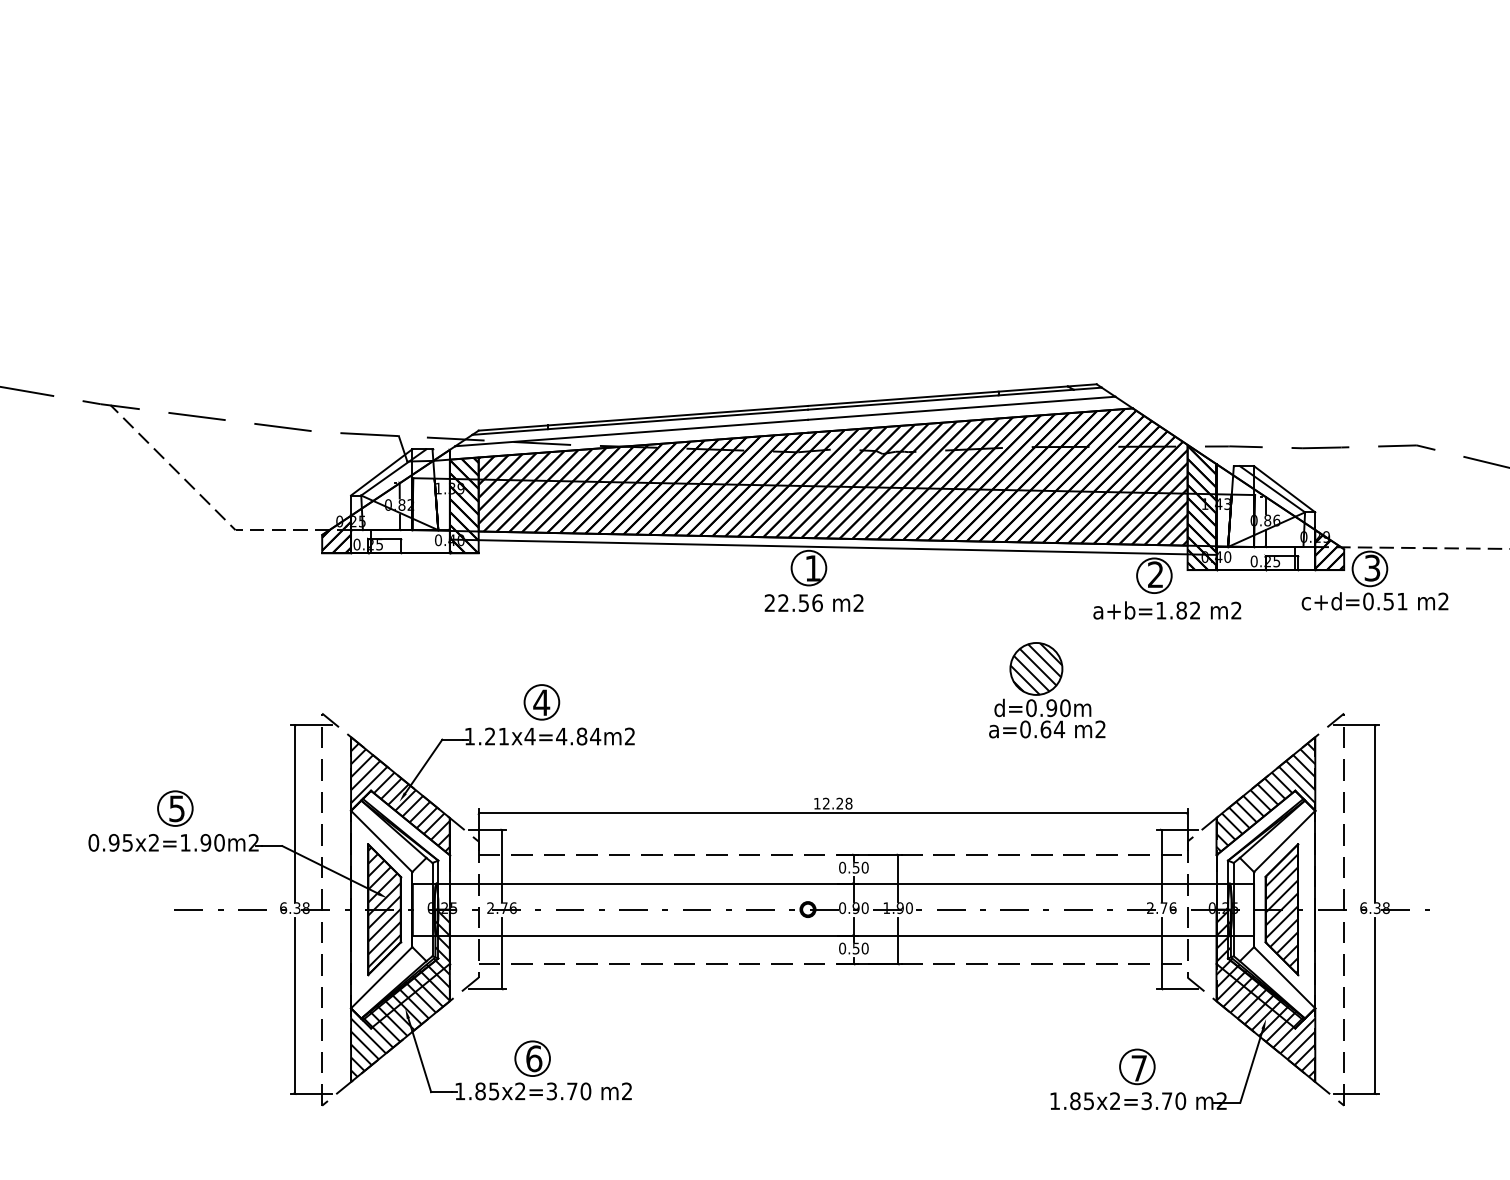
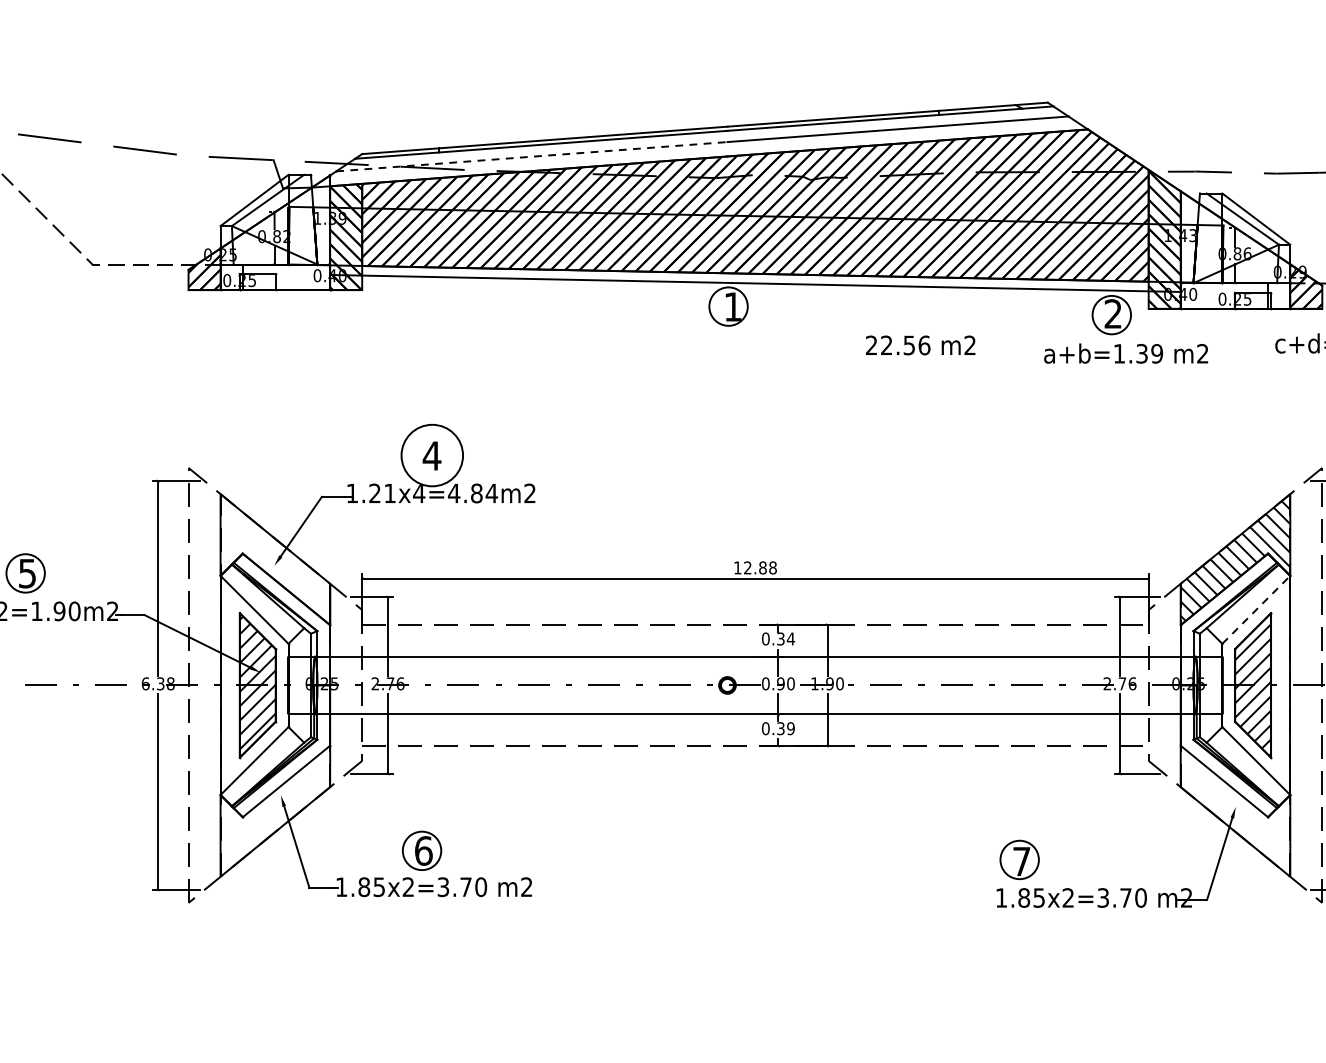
line: (631, 433) -> (531, 157), solid -> dashed
text: (813, 602) -> (919, 344), moved
text: (1188, 610) -> (1149, 353), a+b=1.82 -> a+b=1.39
part: (1047, 690) -> (993, 442), removed
circle: (541, 702) -> (431, 455), size x1.6
hatch: (400, 794) -> (275, 557), removed
text: (839, 803) -> (762, 567), 12.28 -> 12.88
line: (1285, 841) -> (1257, 609), solid -> dashed
text: (860, 867) -> (785, 638), 0.50 -> 0.34
text: (860, 948) -> (785, 728), 0.50 -> 0.39
hatch: (400, 992) -> (275, 777), removed
hatch: (1265, 992) -> (1235, 777), removed
part: (1137, 1066) -> (1019, 859), moved

